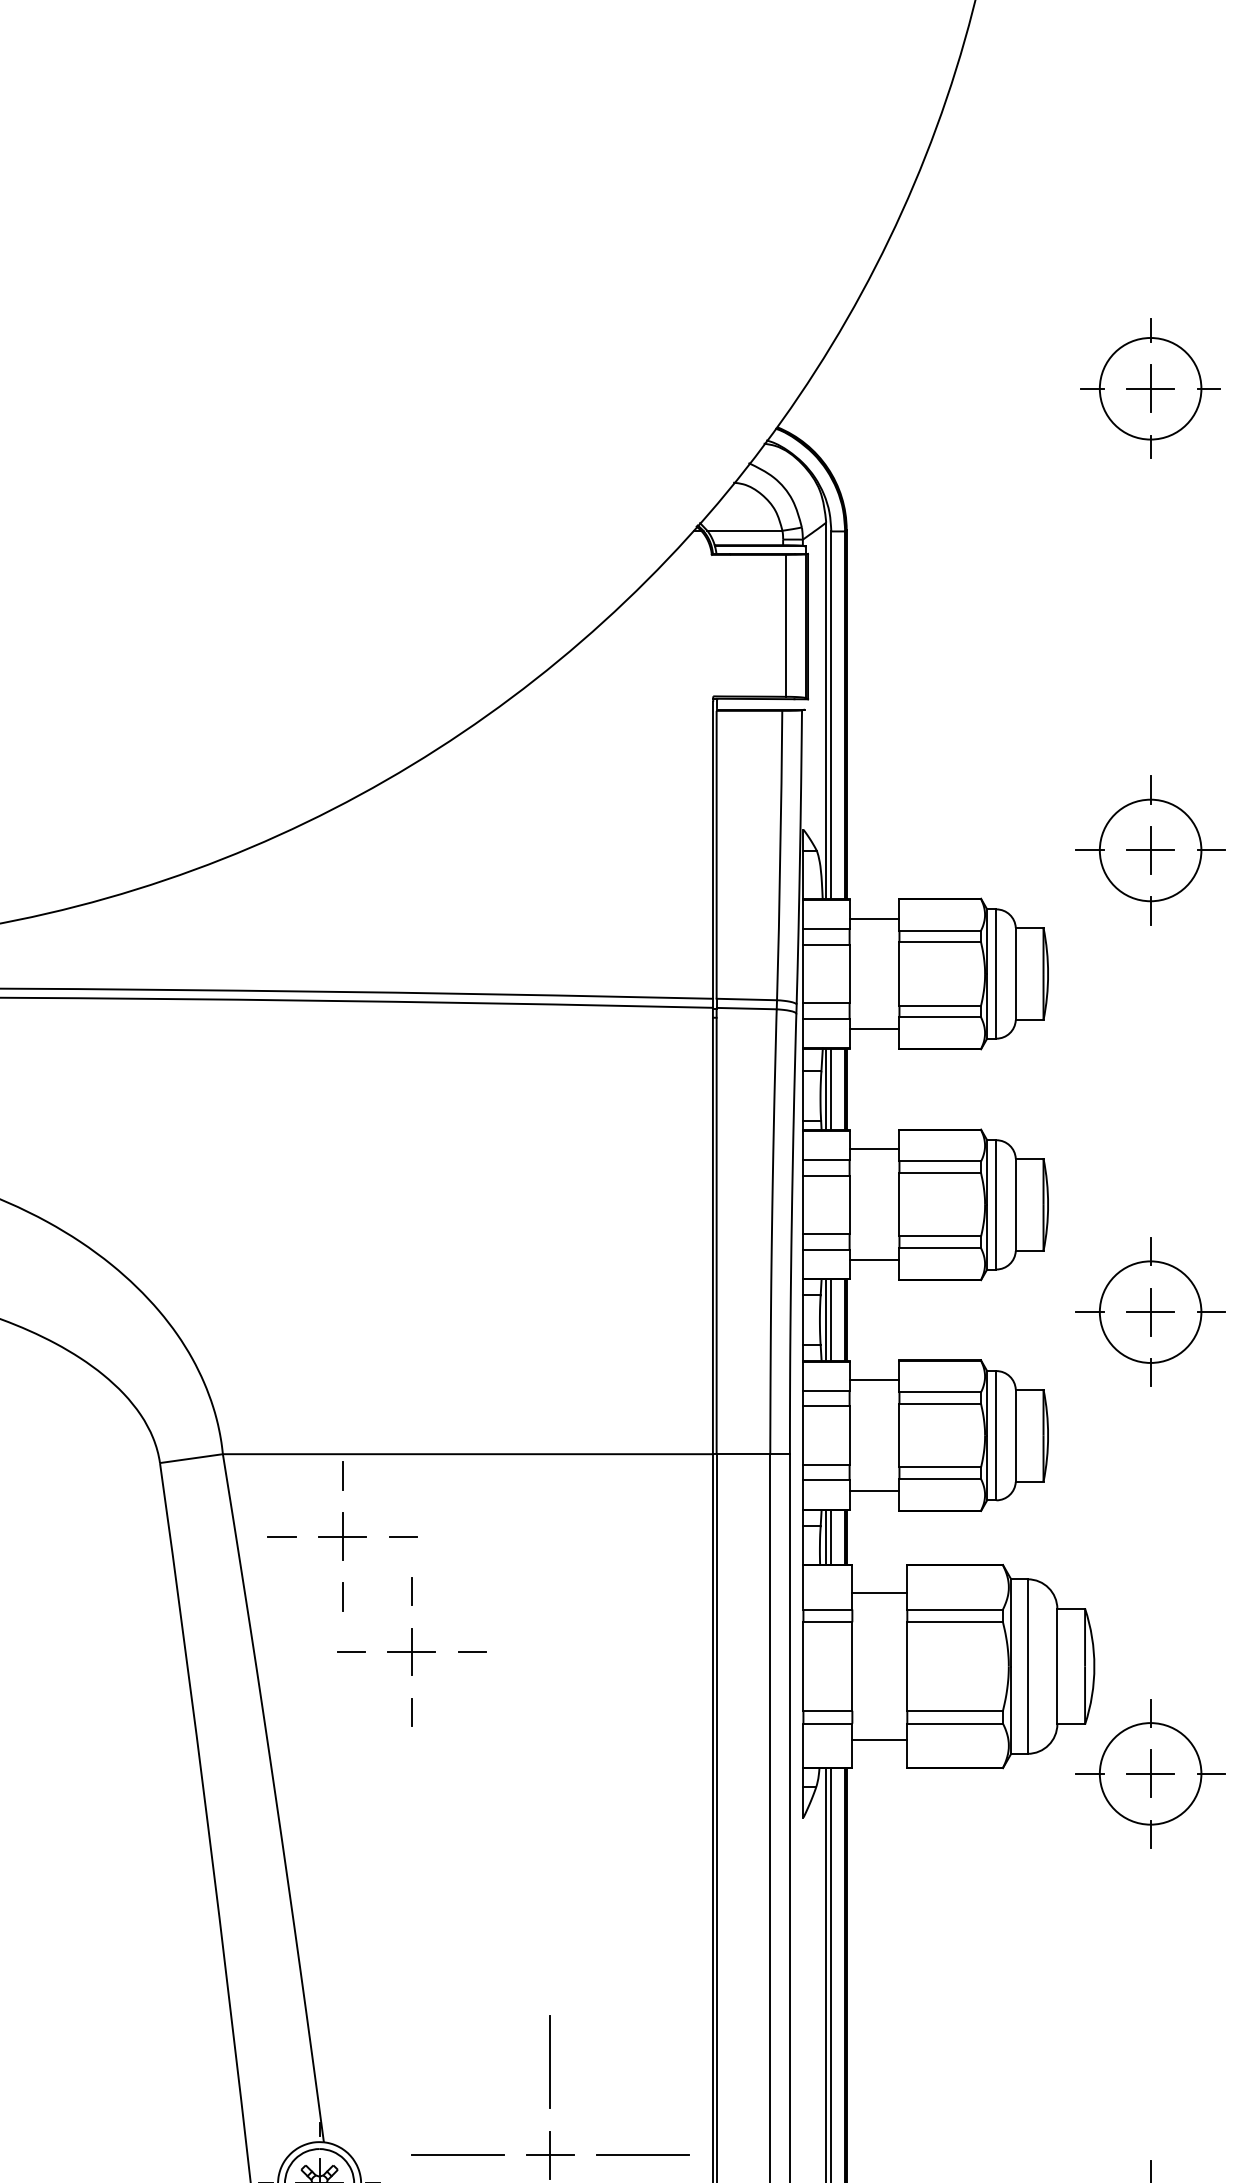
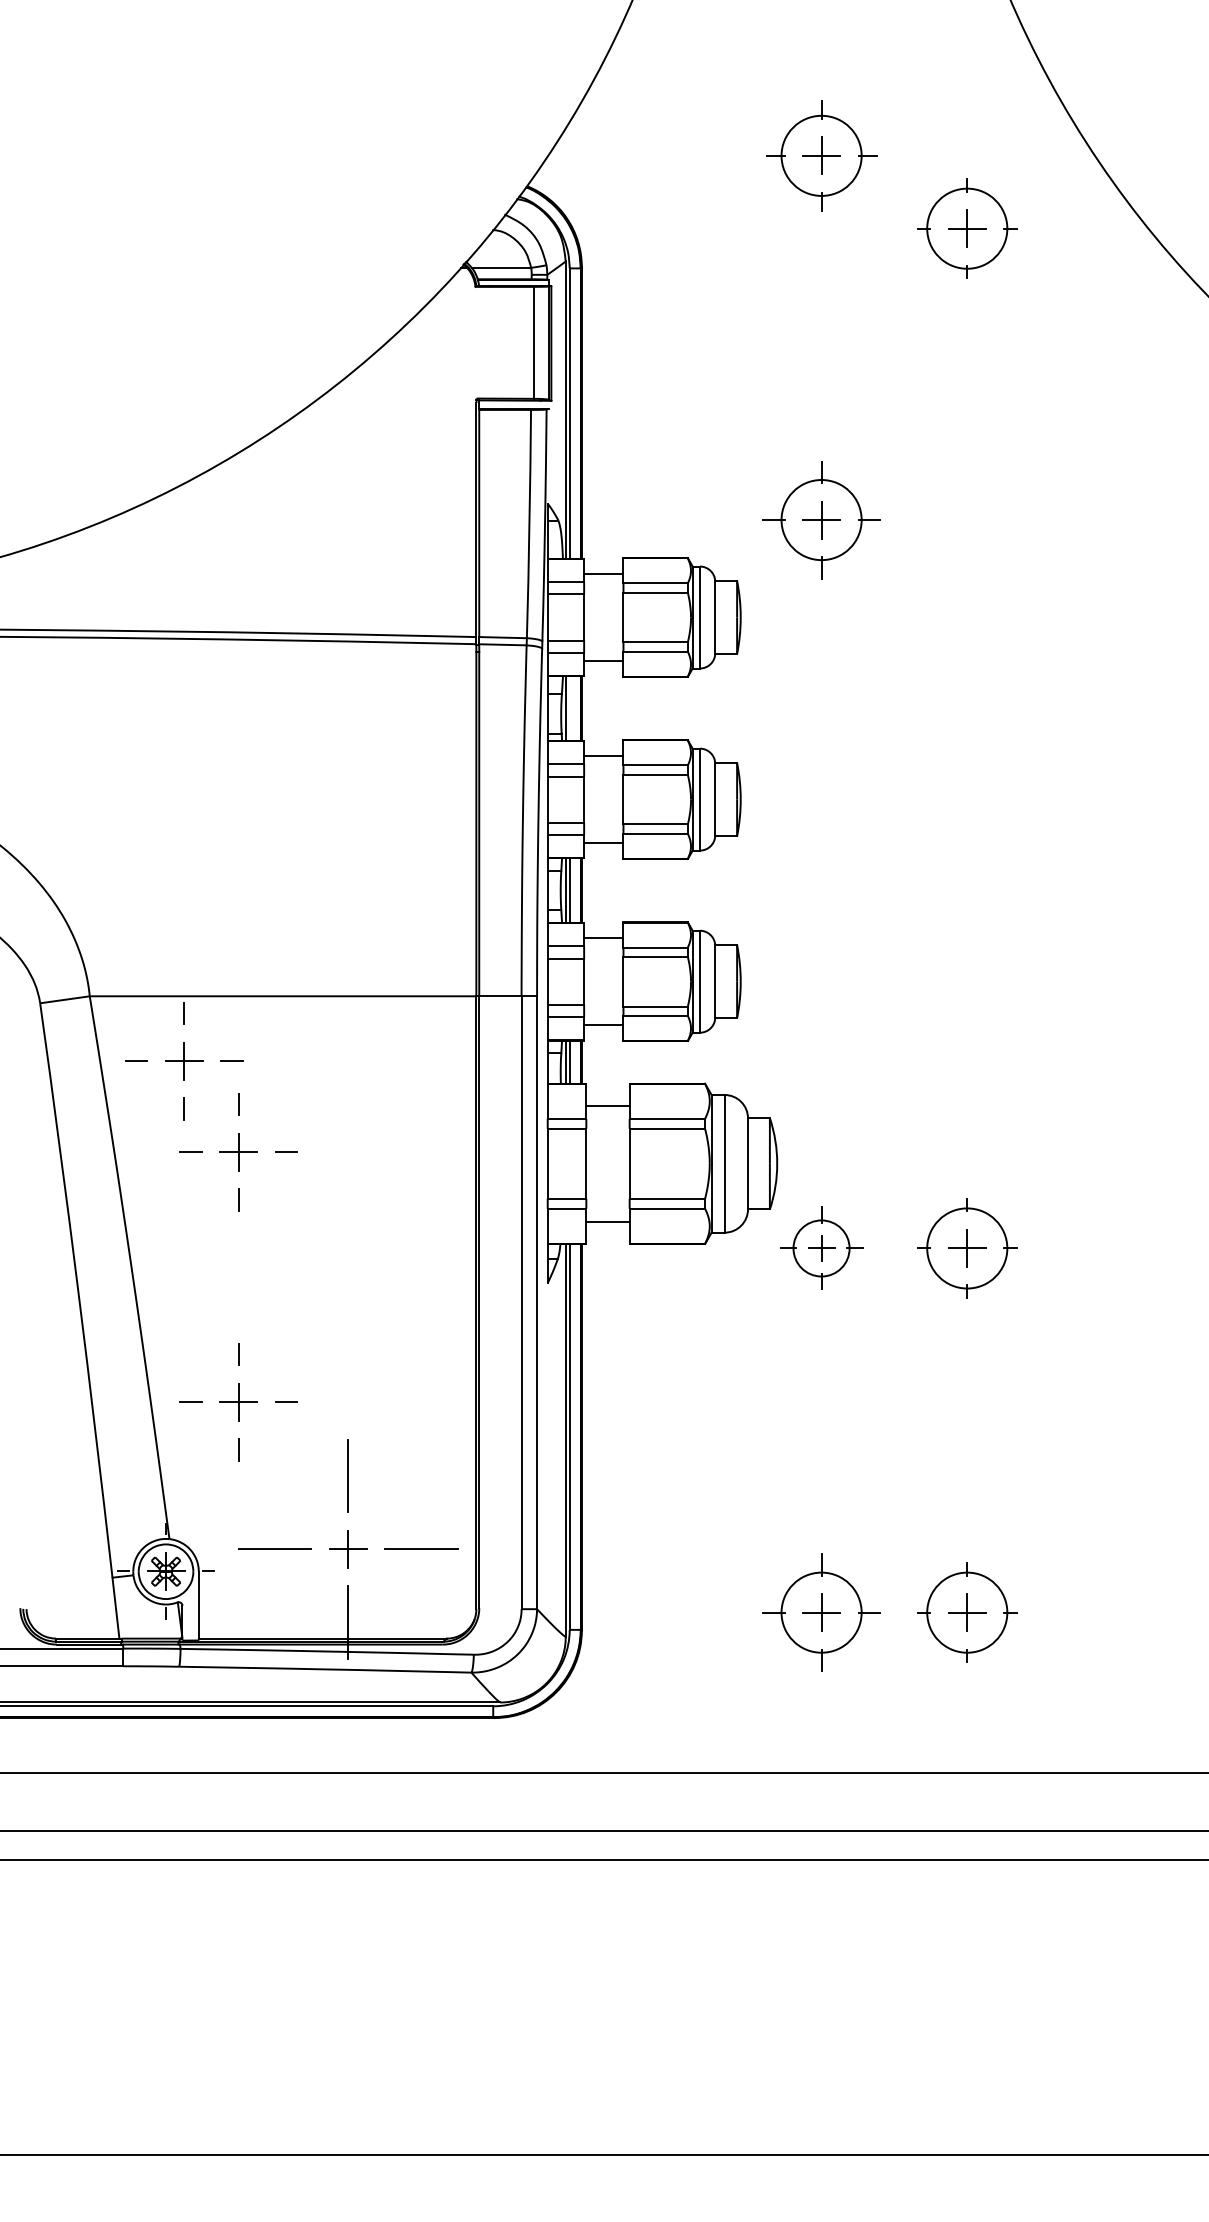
line: (831, 1089) -> (569, 708), removed
part: (1150, 1312) -> (821, 884), removed
part: (1150, 1773) -> (821, 1248), size x0.7
part: (411, 1969) -> (238, 1402), added

